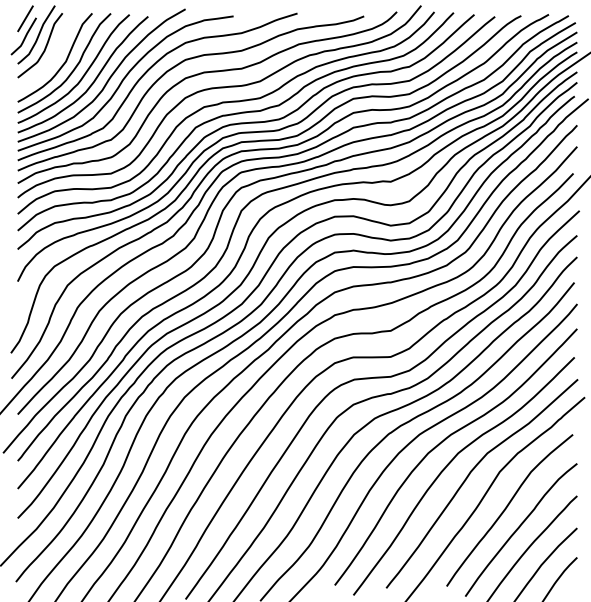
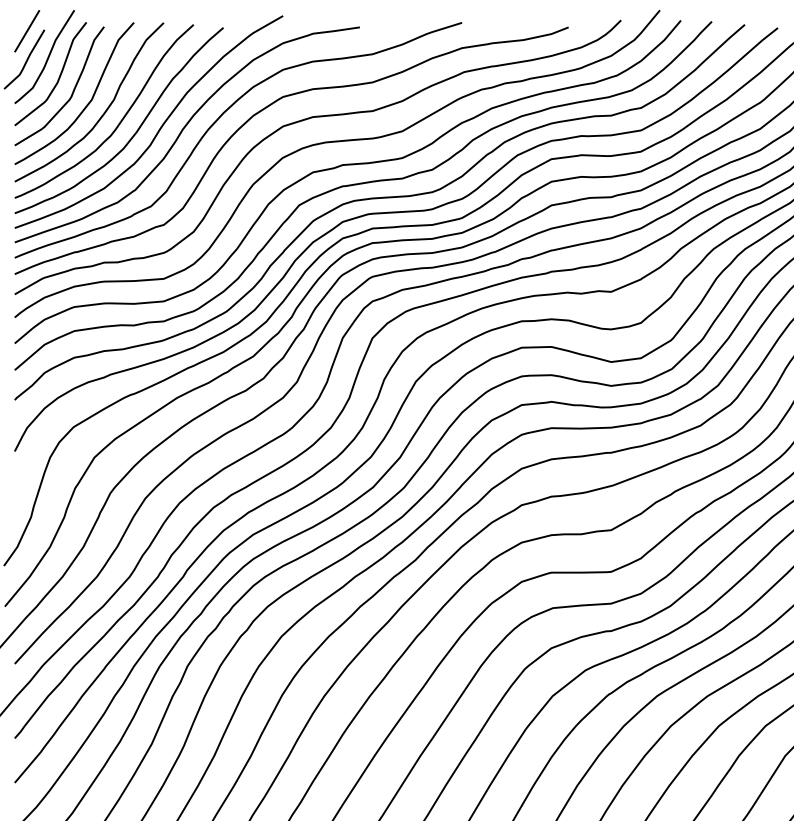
curve: (53, 55) -> (71, 89), added

